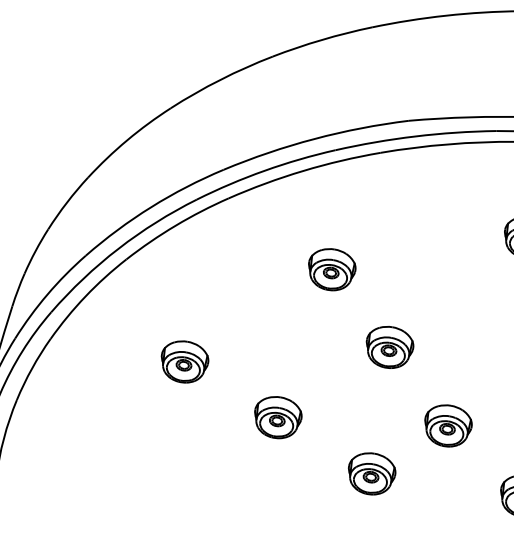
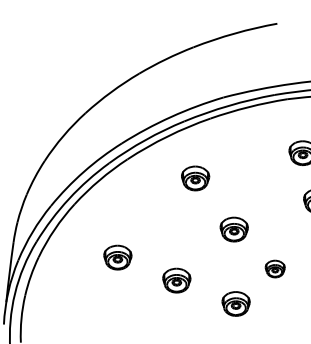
part: (331, 269) -> (195, 178), moved
part: (446, 424) -> (274, 268), size x0.7

